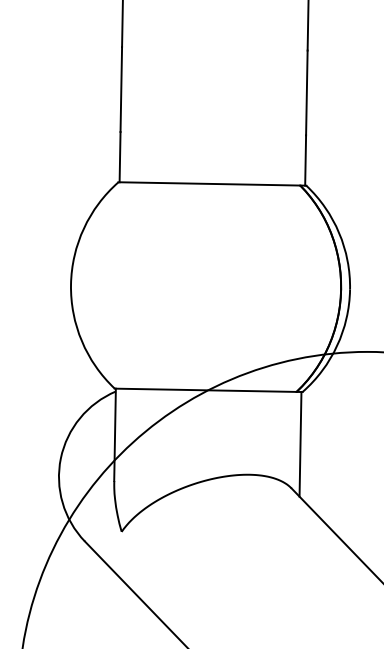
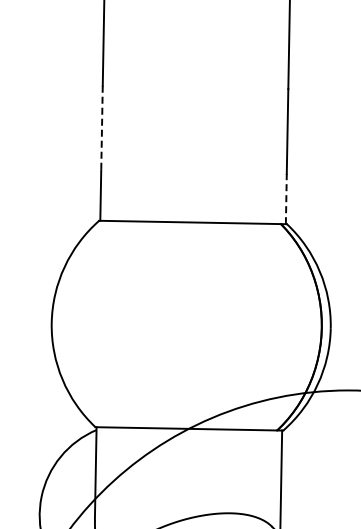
line: (121, 90) -> (102, 129), solid -> dashed
line: (305, 160) -> (286, 199), solid -> dashed

